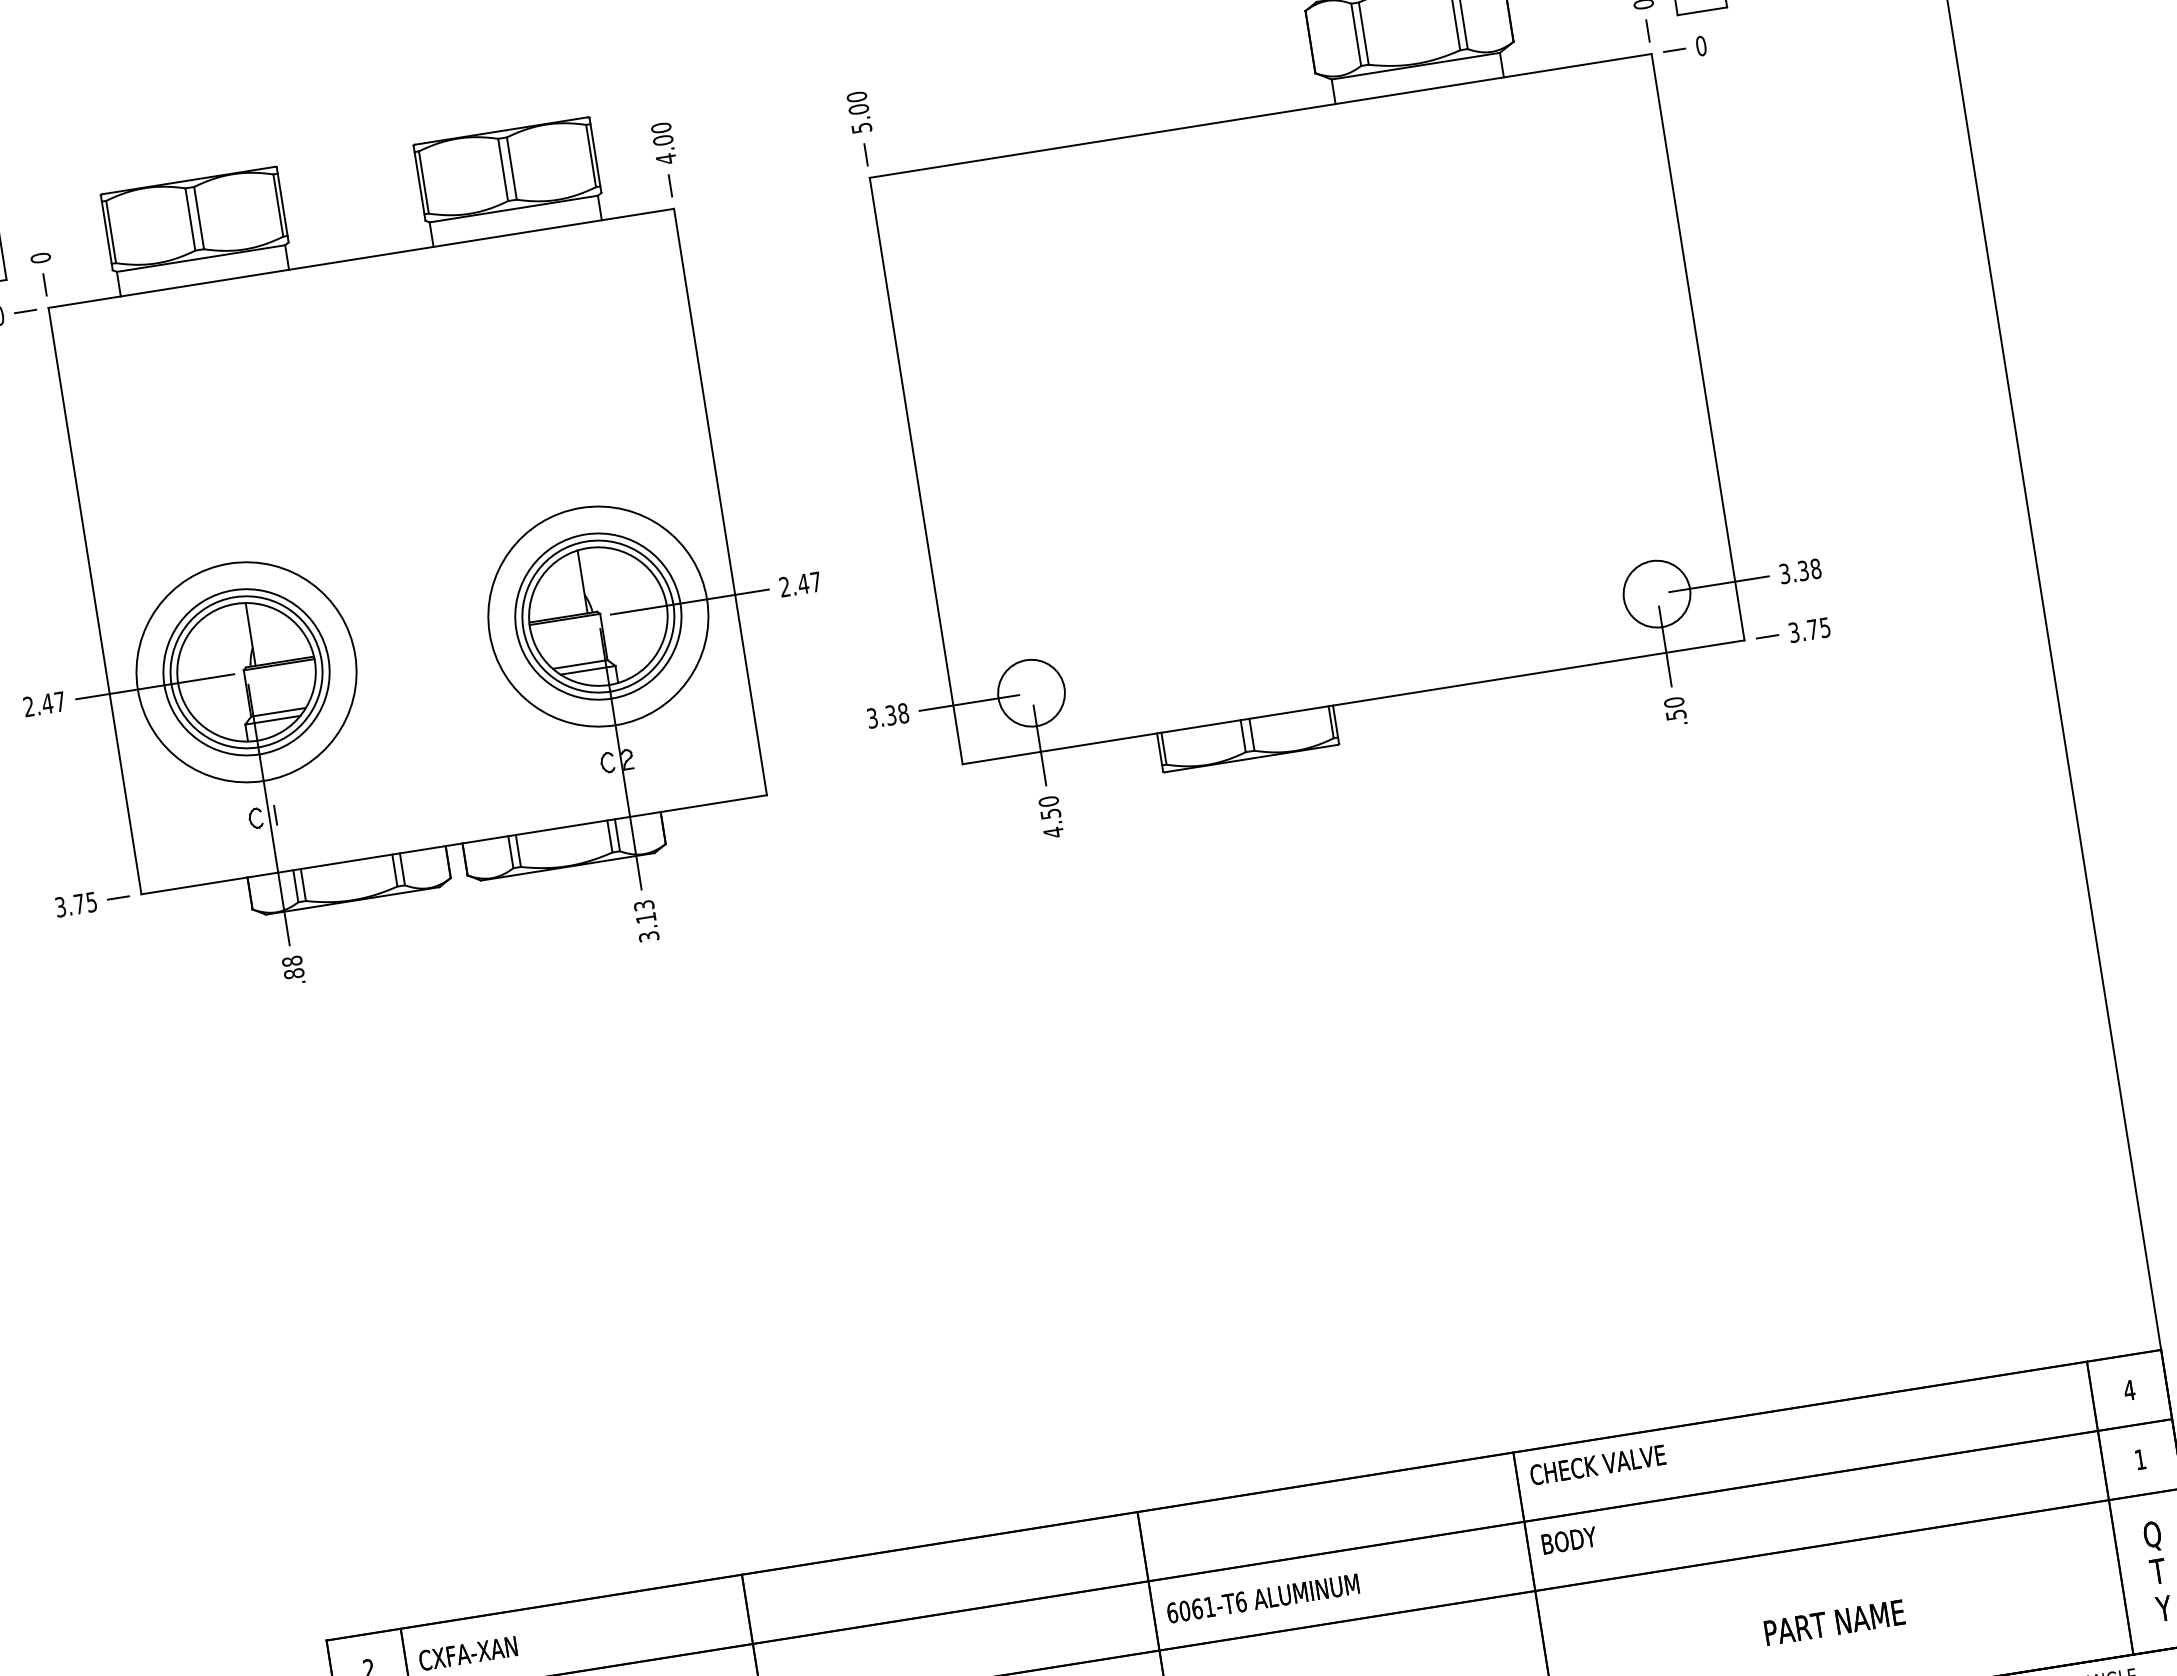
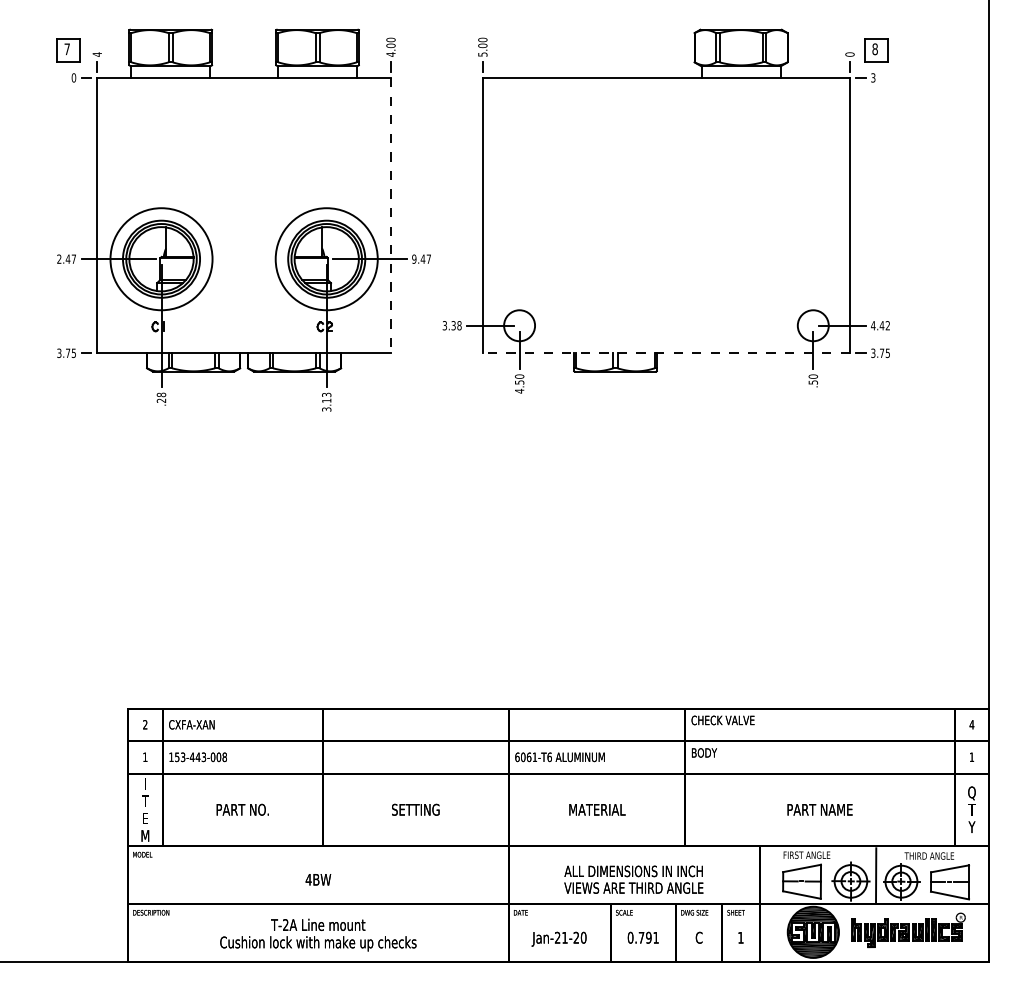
text: (1701, 45) -> (873, 77), 0 -> 3
text: (41, 257) -> (97, 54), 0 -> 4
line: (719, 501) -> (390, 215), solid -> dashed
text: (1800, 570) -> (880, 325), 3.38 -> 4.42
text: (785, 585) -> (414, 258), 2.47 -> 9.47
line: (1353, 702) -> (666, 353), solid -> dashed
text: (294, 973) -> (161, 400), .88 -> .28

